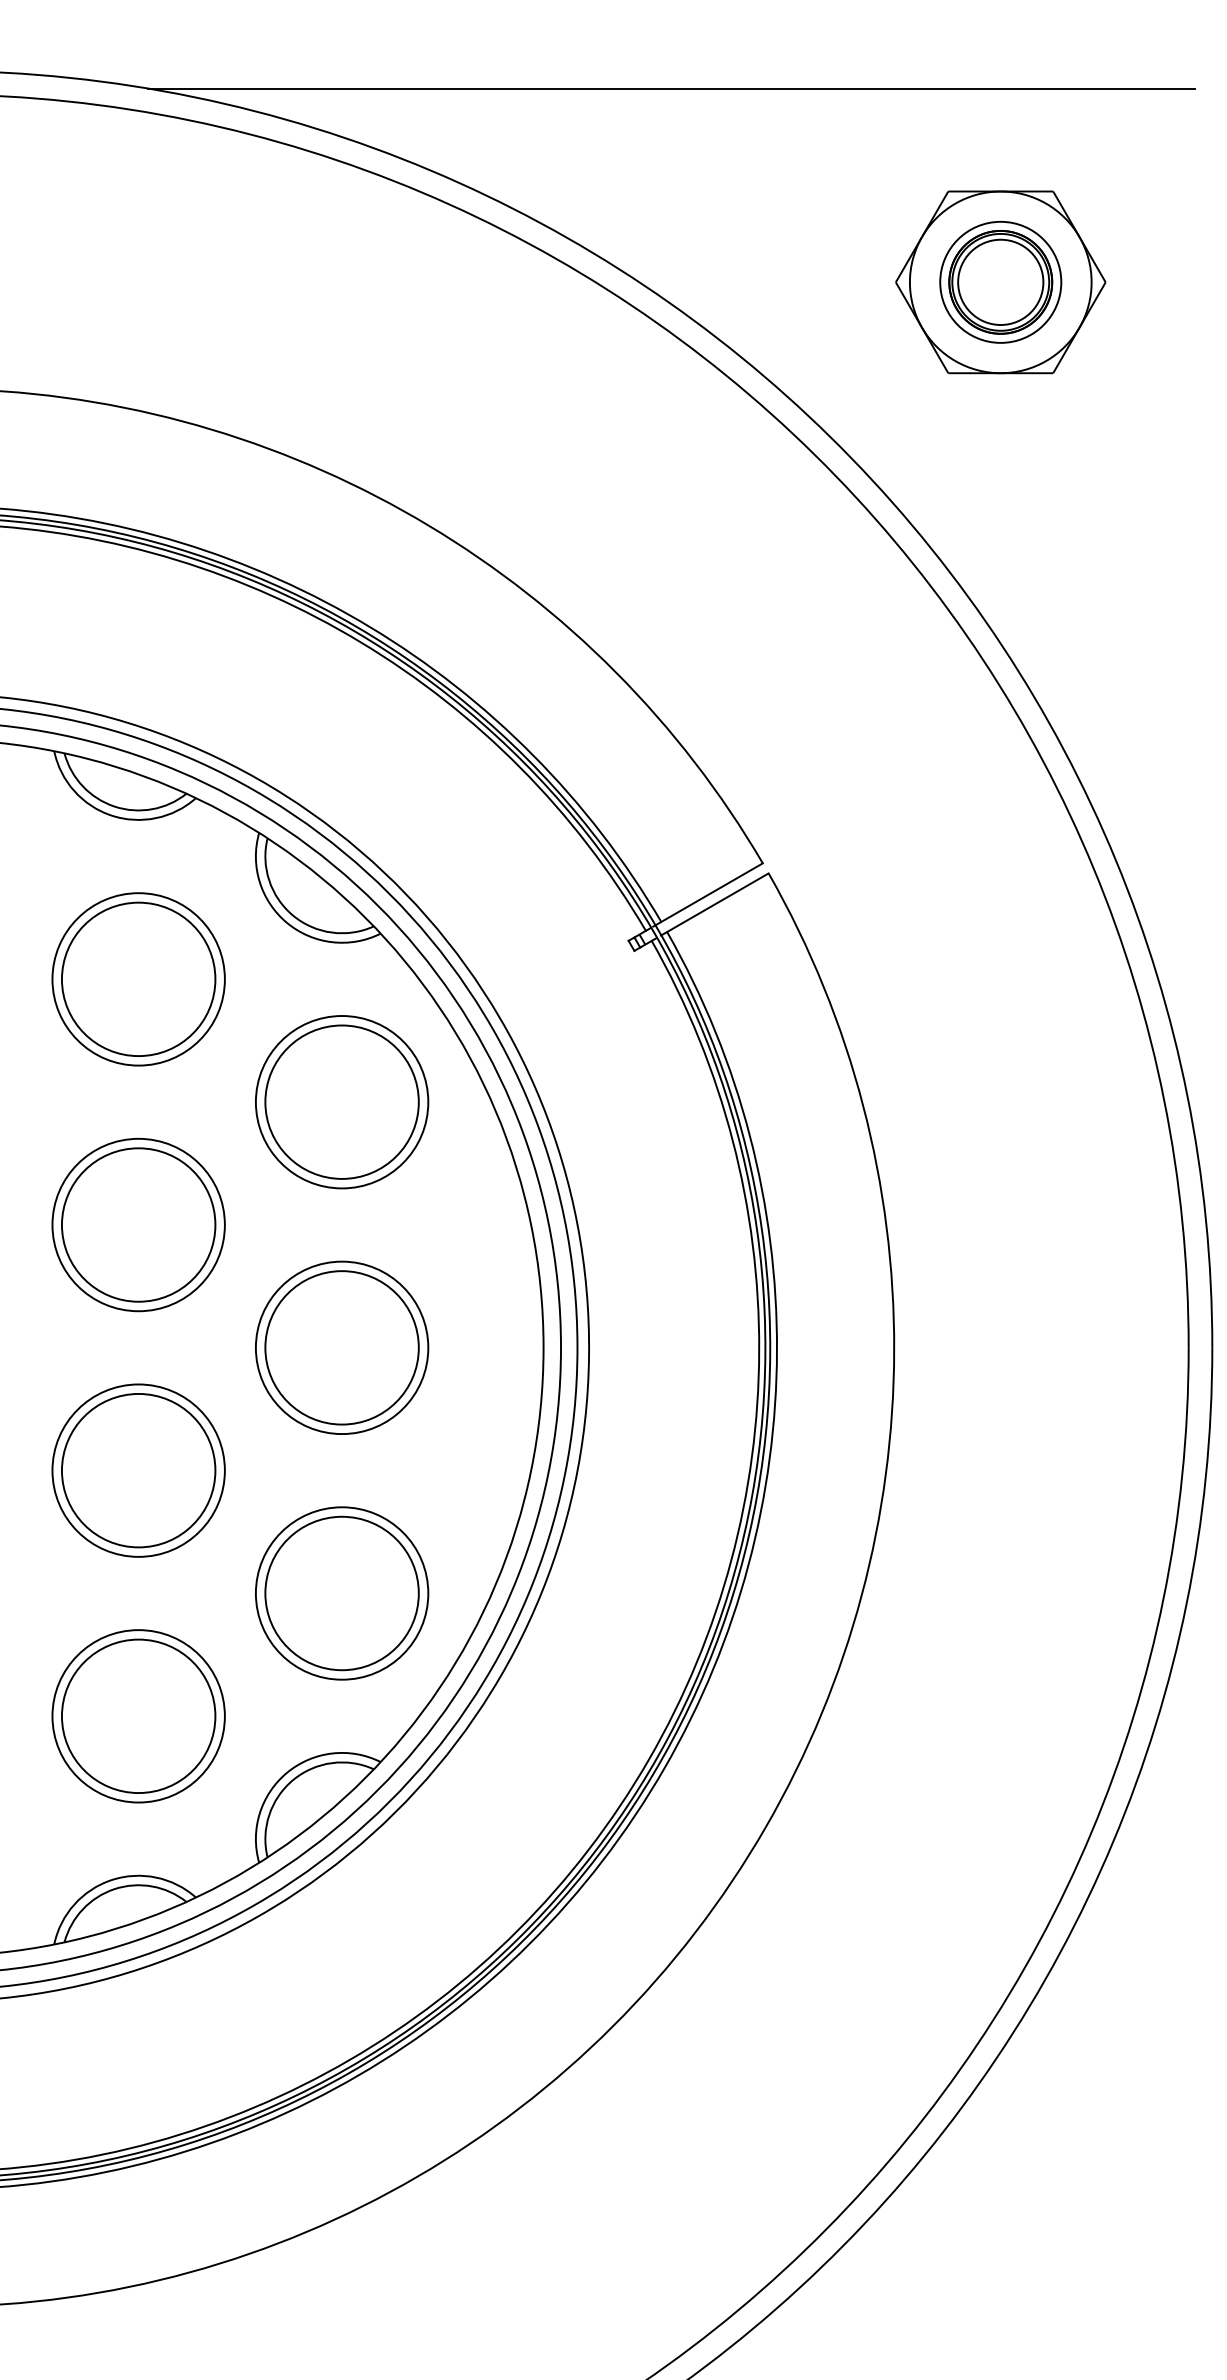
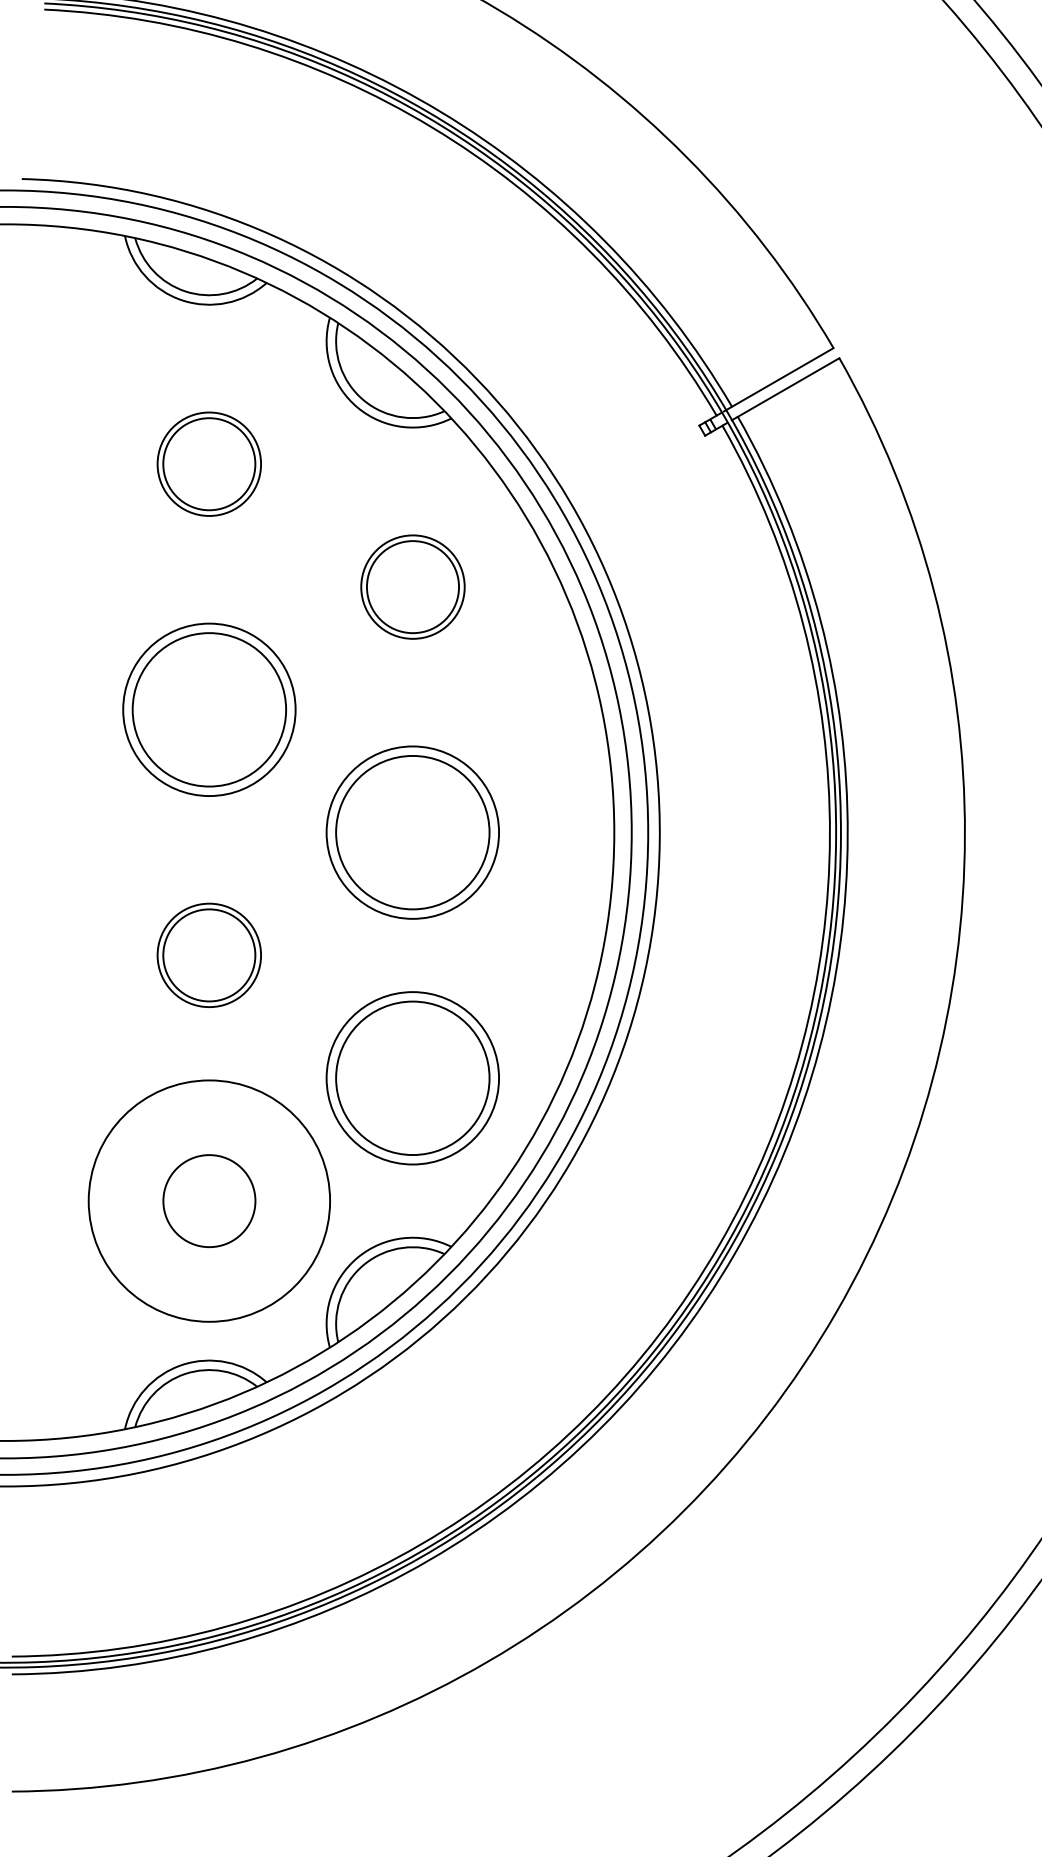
part: (138, 979) -> (209, 464), size x0.6
part: (342, 1102) -> (413, 587), size x0.6
part: (138, 1470) -> (209, 955), size x0.6
circle: (138, 1716) -> (209, 1201), size x0.6
circle: (138, 1716) -> (209, 1201), size x1.4

